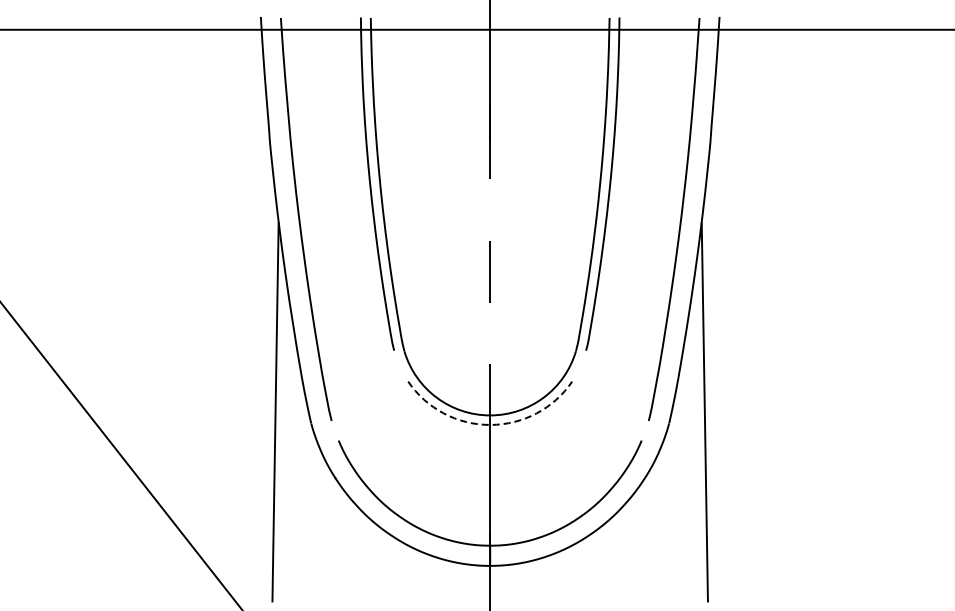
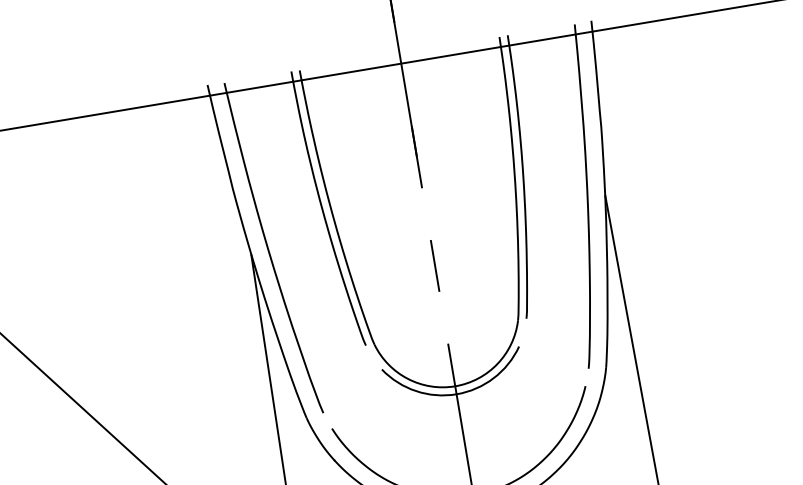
arc: (490, 424) -> (456, 393), dashed -> solid

